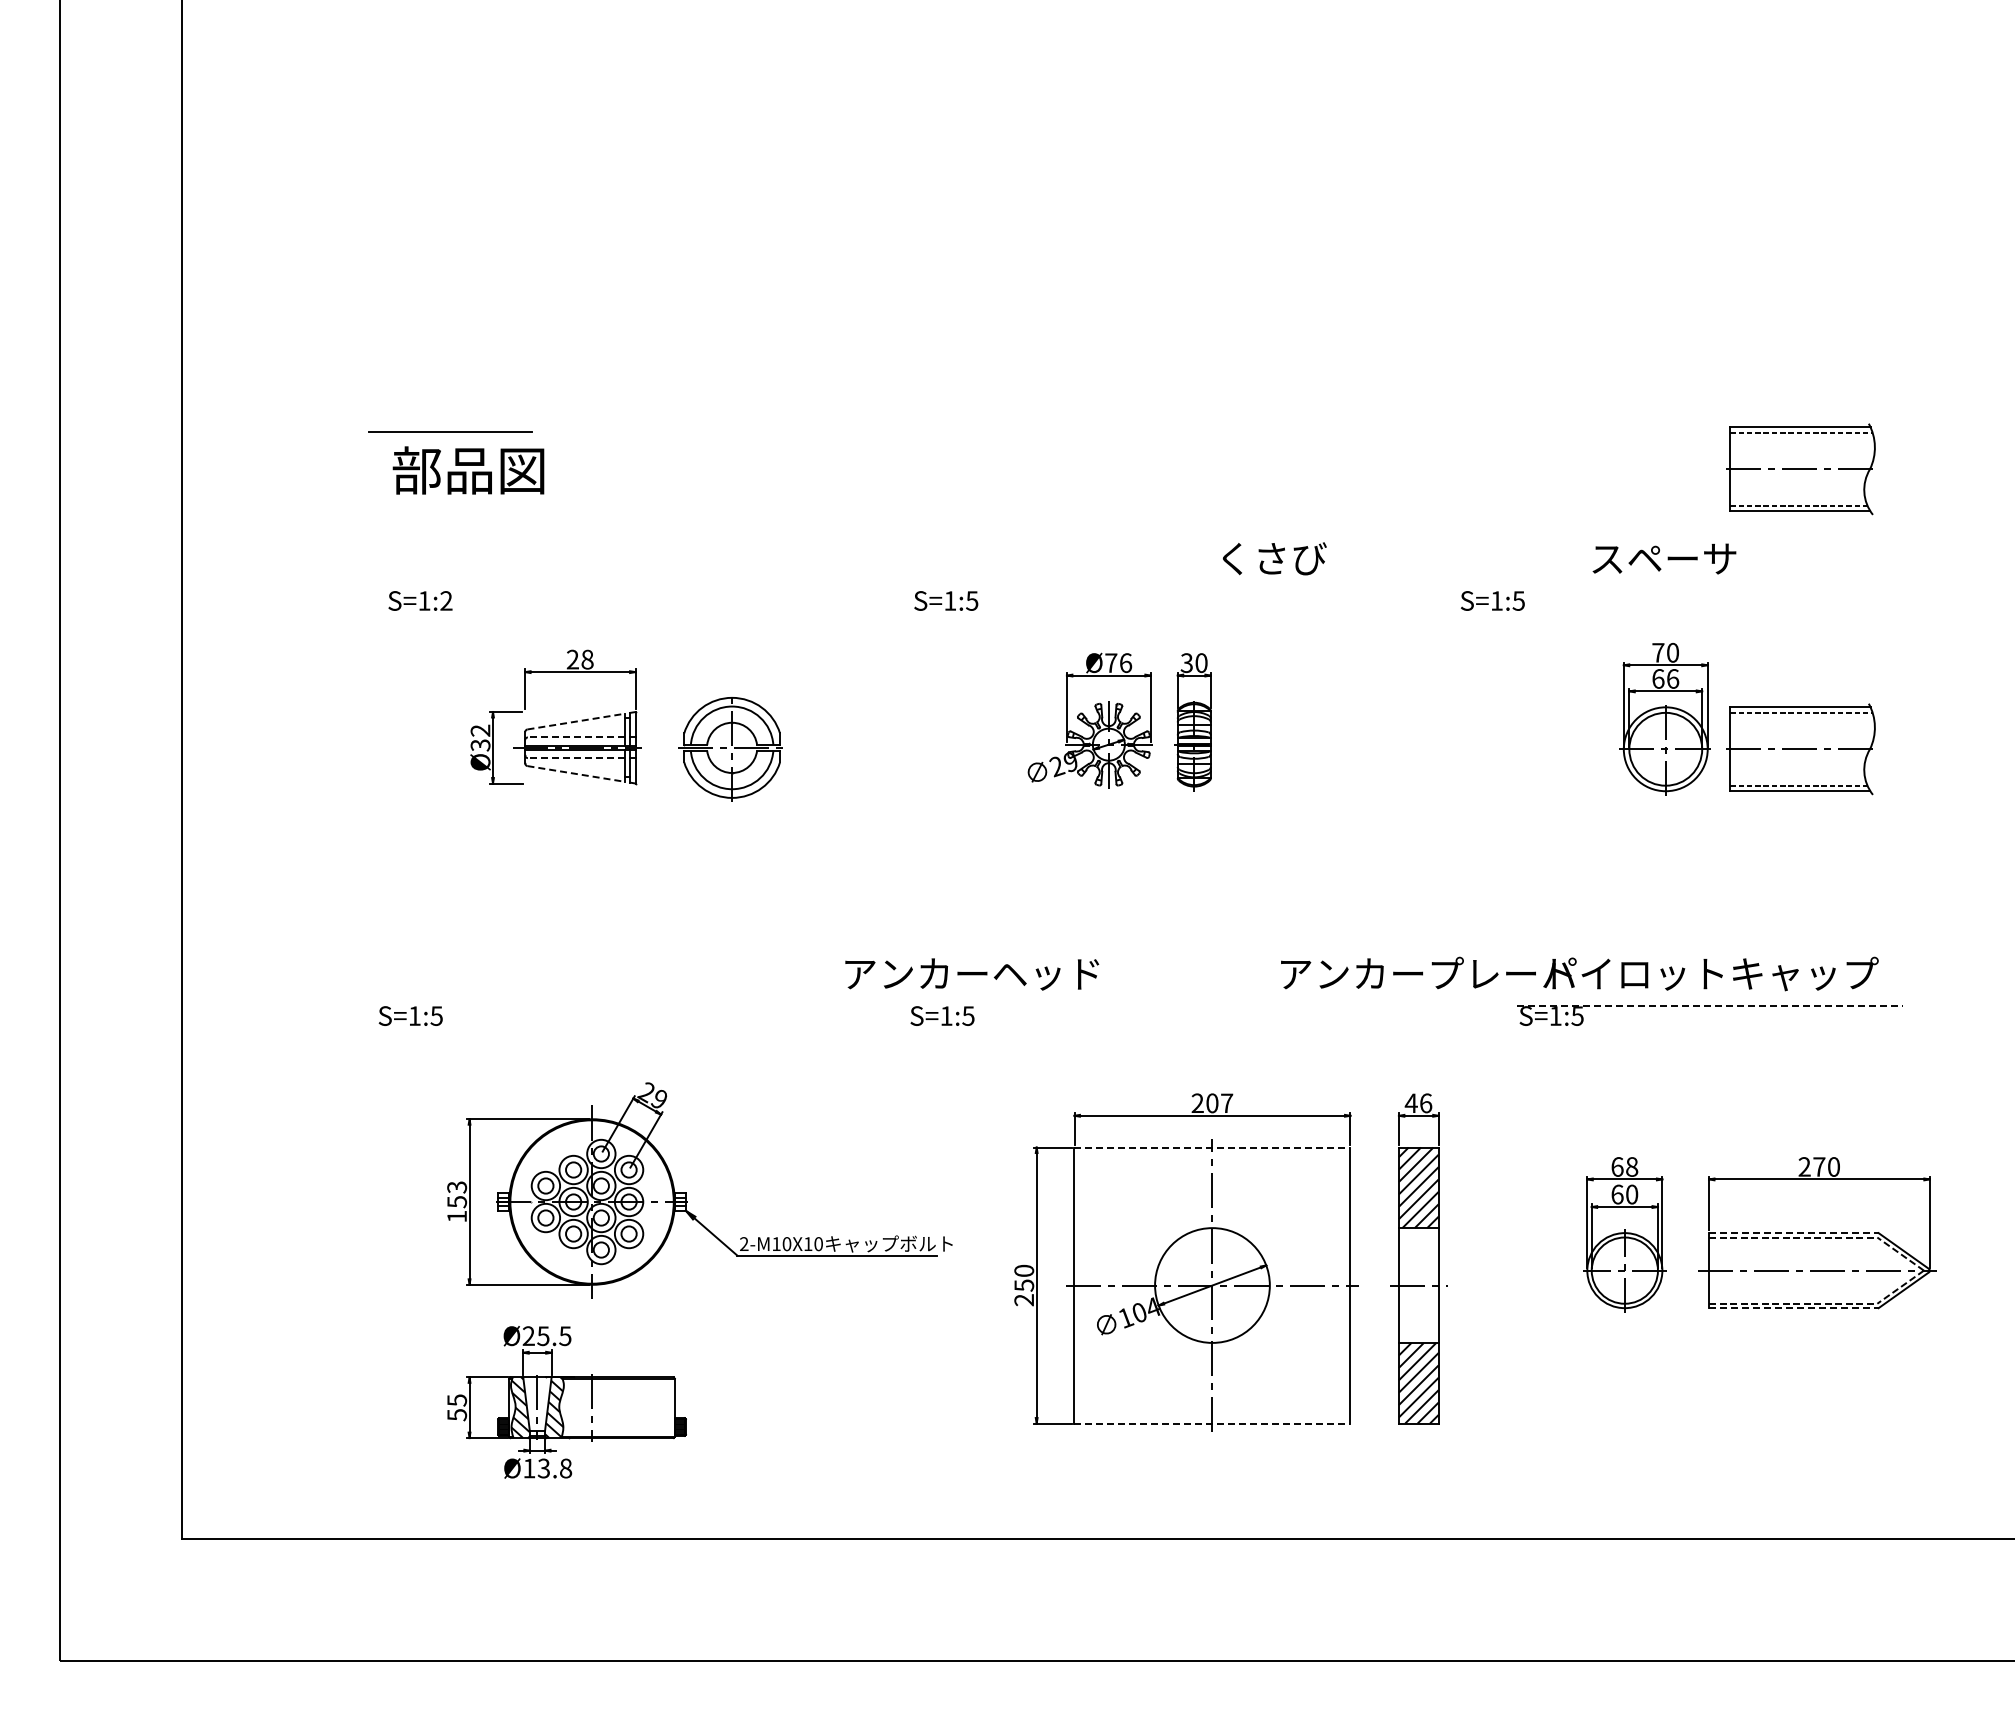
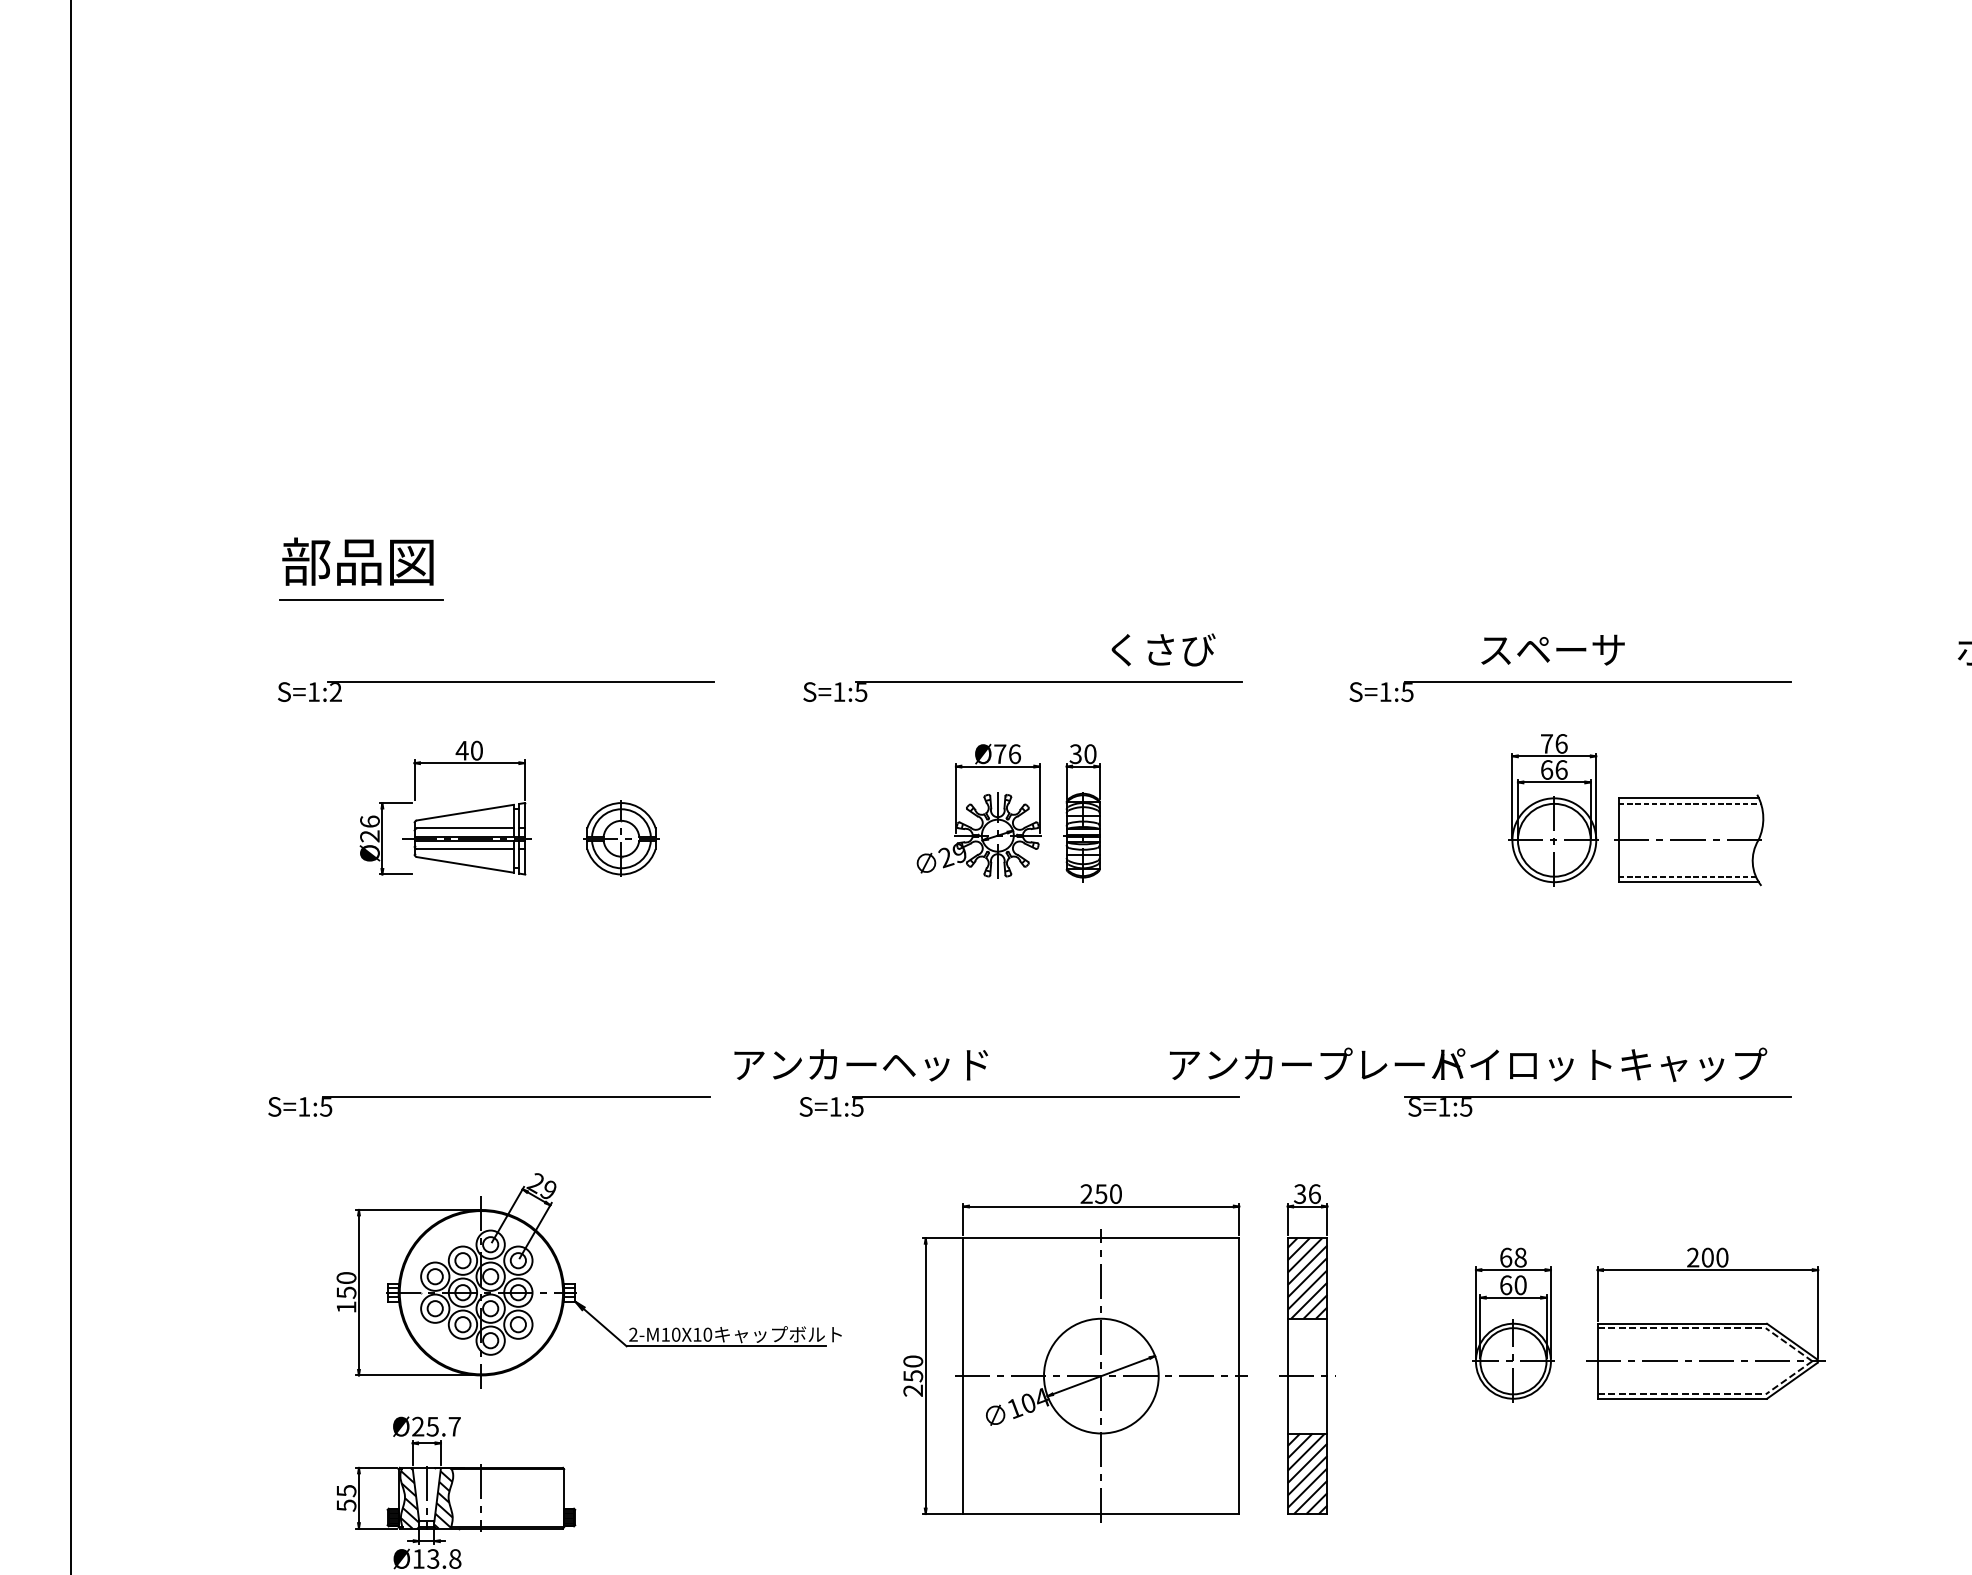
line: (450, 431) -> (361, 599), moved
part: (1800, 469) -> (1688, 560), removed
line: (631, 590) -> (520, 681), added
line: (1159, 590) -> (1048, 681), added
line: (1709, 590) -> (1598, 681), added
text: (1673, 652) -> (1562, 743), 70 -> 76
text: (579, 659) -> (468, 750), 28 -> 40
line: (576, 721) -> (465, 812), dashed -> solid
text: (480, 737) -> (369, 828), Ø32 -> Ø26
line: (575, 737) -> (464, 828), dashed -> solid
part: (732, 747) -> (621, 838), size x0.71
line: (575, 758) -> (464, 849), dashed -> solid
line: (576, 773) -> (465, 864), dashed -> solid
line: (626, 1005) -> (515, 1096), added
line: (1157, 1005) -> (1046, 1096), added
line: (1710, 1005) -> (1599, 1096), dashed -> solid
text: (1219, 1103) -> (1108, 1194), 207 -> 250
text: (1410, 1103) -> (1299, 1194), 46 -> 36
line: (1212, 1147) -> (1101, 1238), dashed -> solid
text: (1819, 1166) -> (1707, 1257), 270 -> 200
text: (456, 1187) -> (345, 1278), 153 -> 150
line: (1793, 1233) -> (1681, 1324), dashed -> solid
line: (1793, 1308) -> (1681, 1399), dashed -> solid
text: (565, 1336) -> (454, 1427), Ø25.5 -> Ø25.7
line: (1212, 1423) -> (1101, 1514), dashed -> solid

